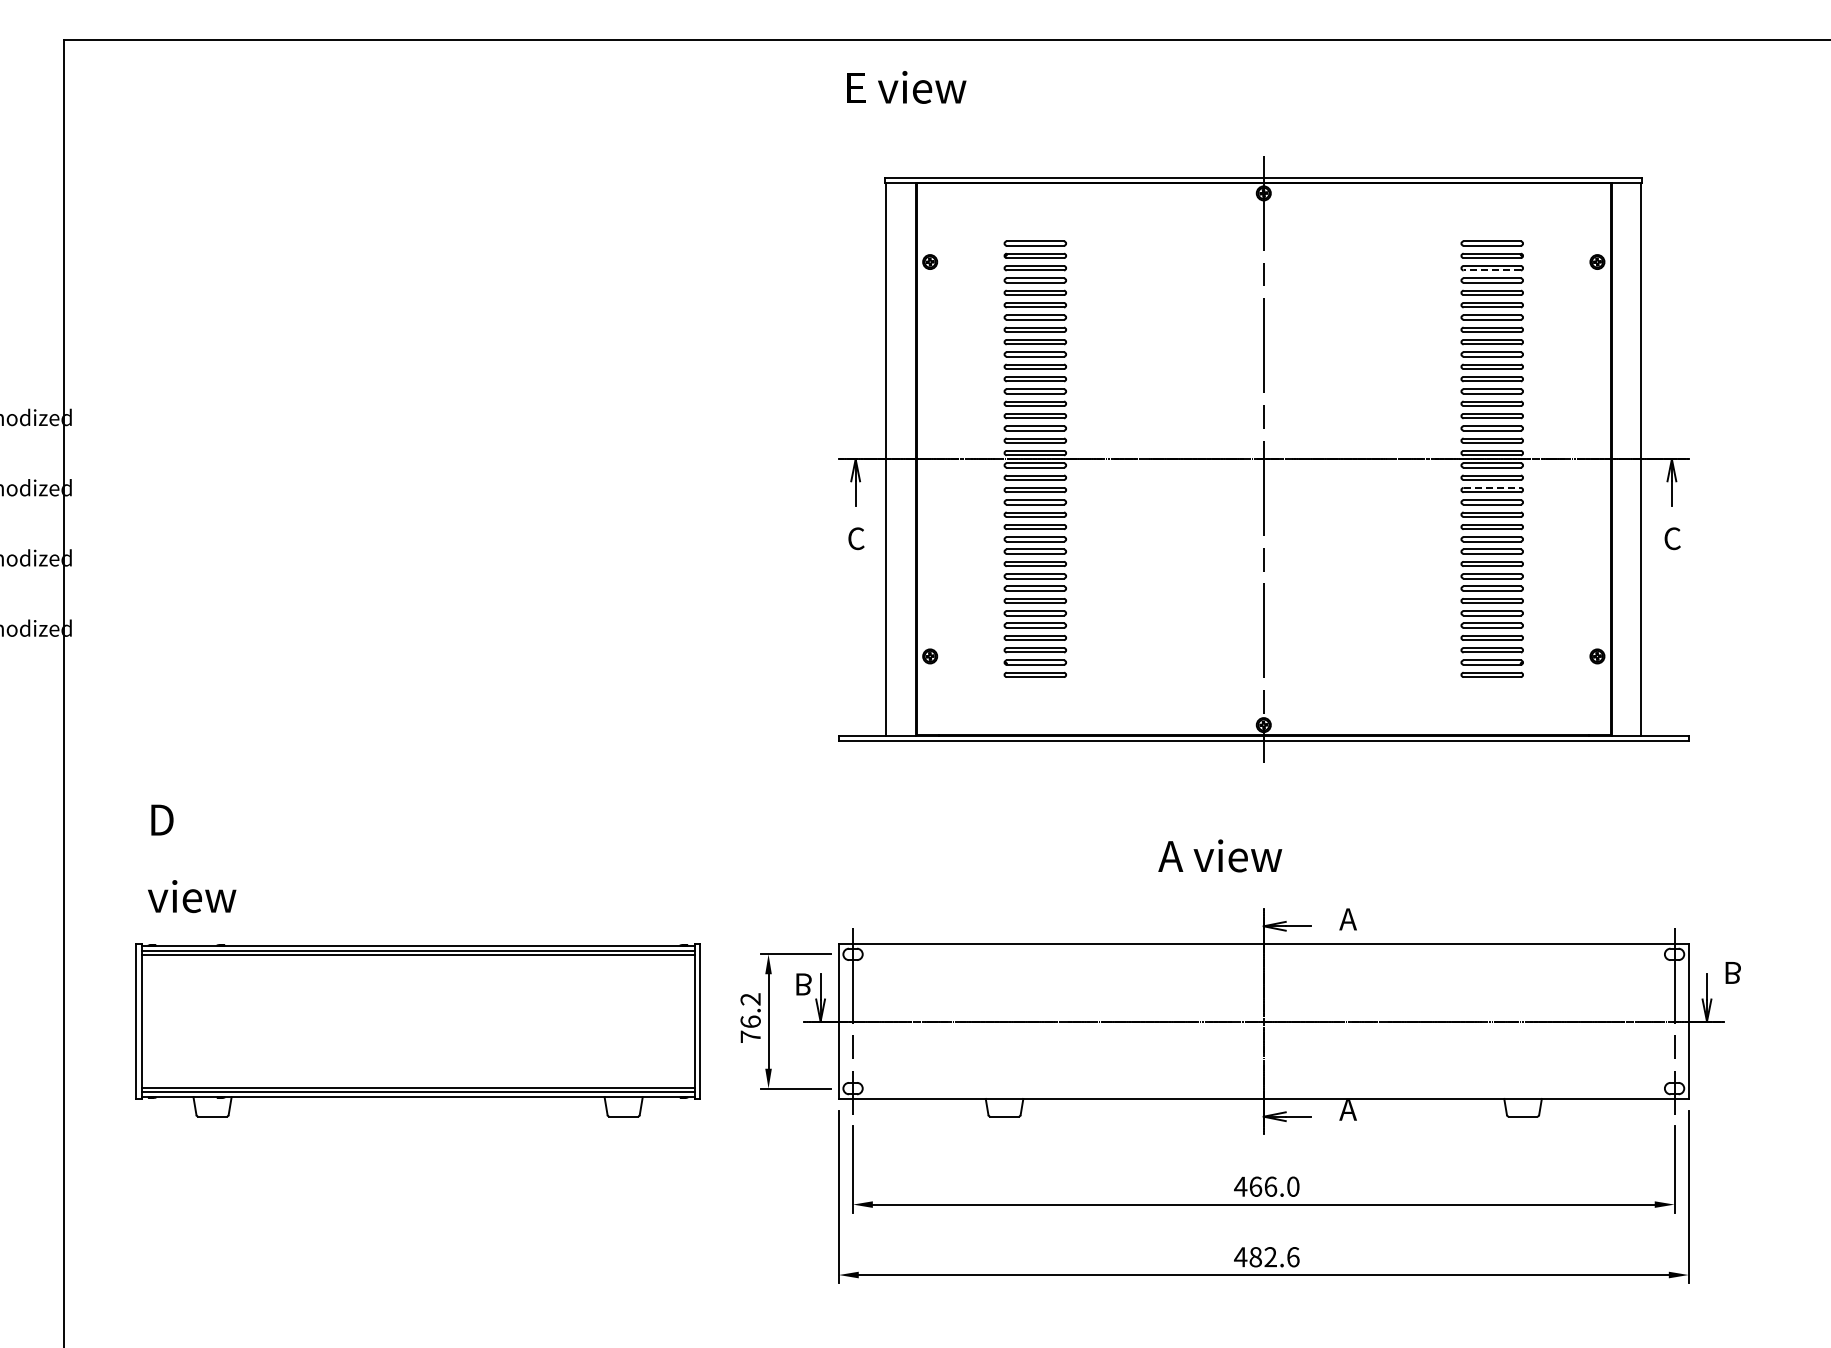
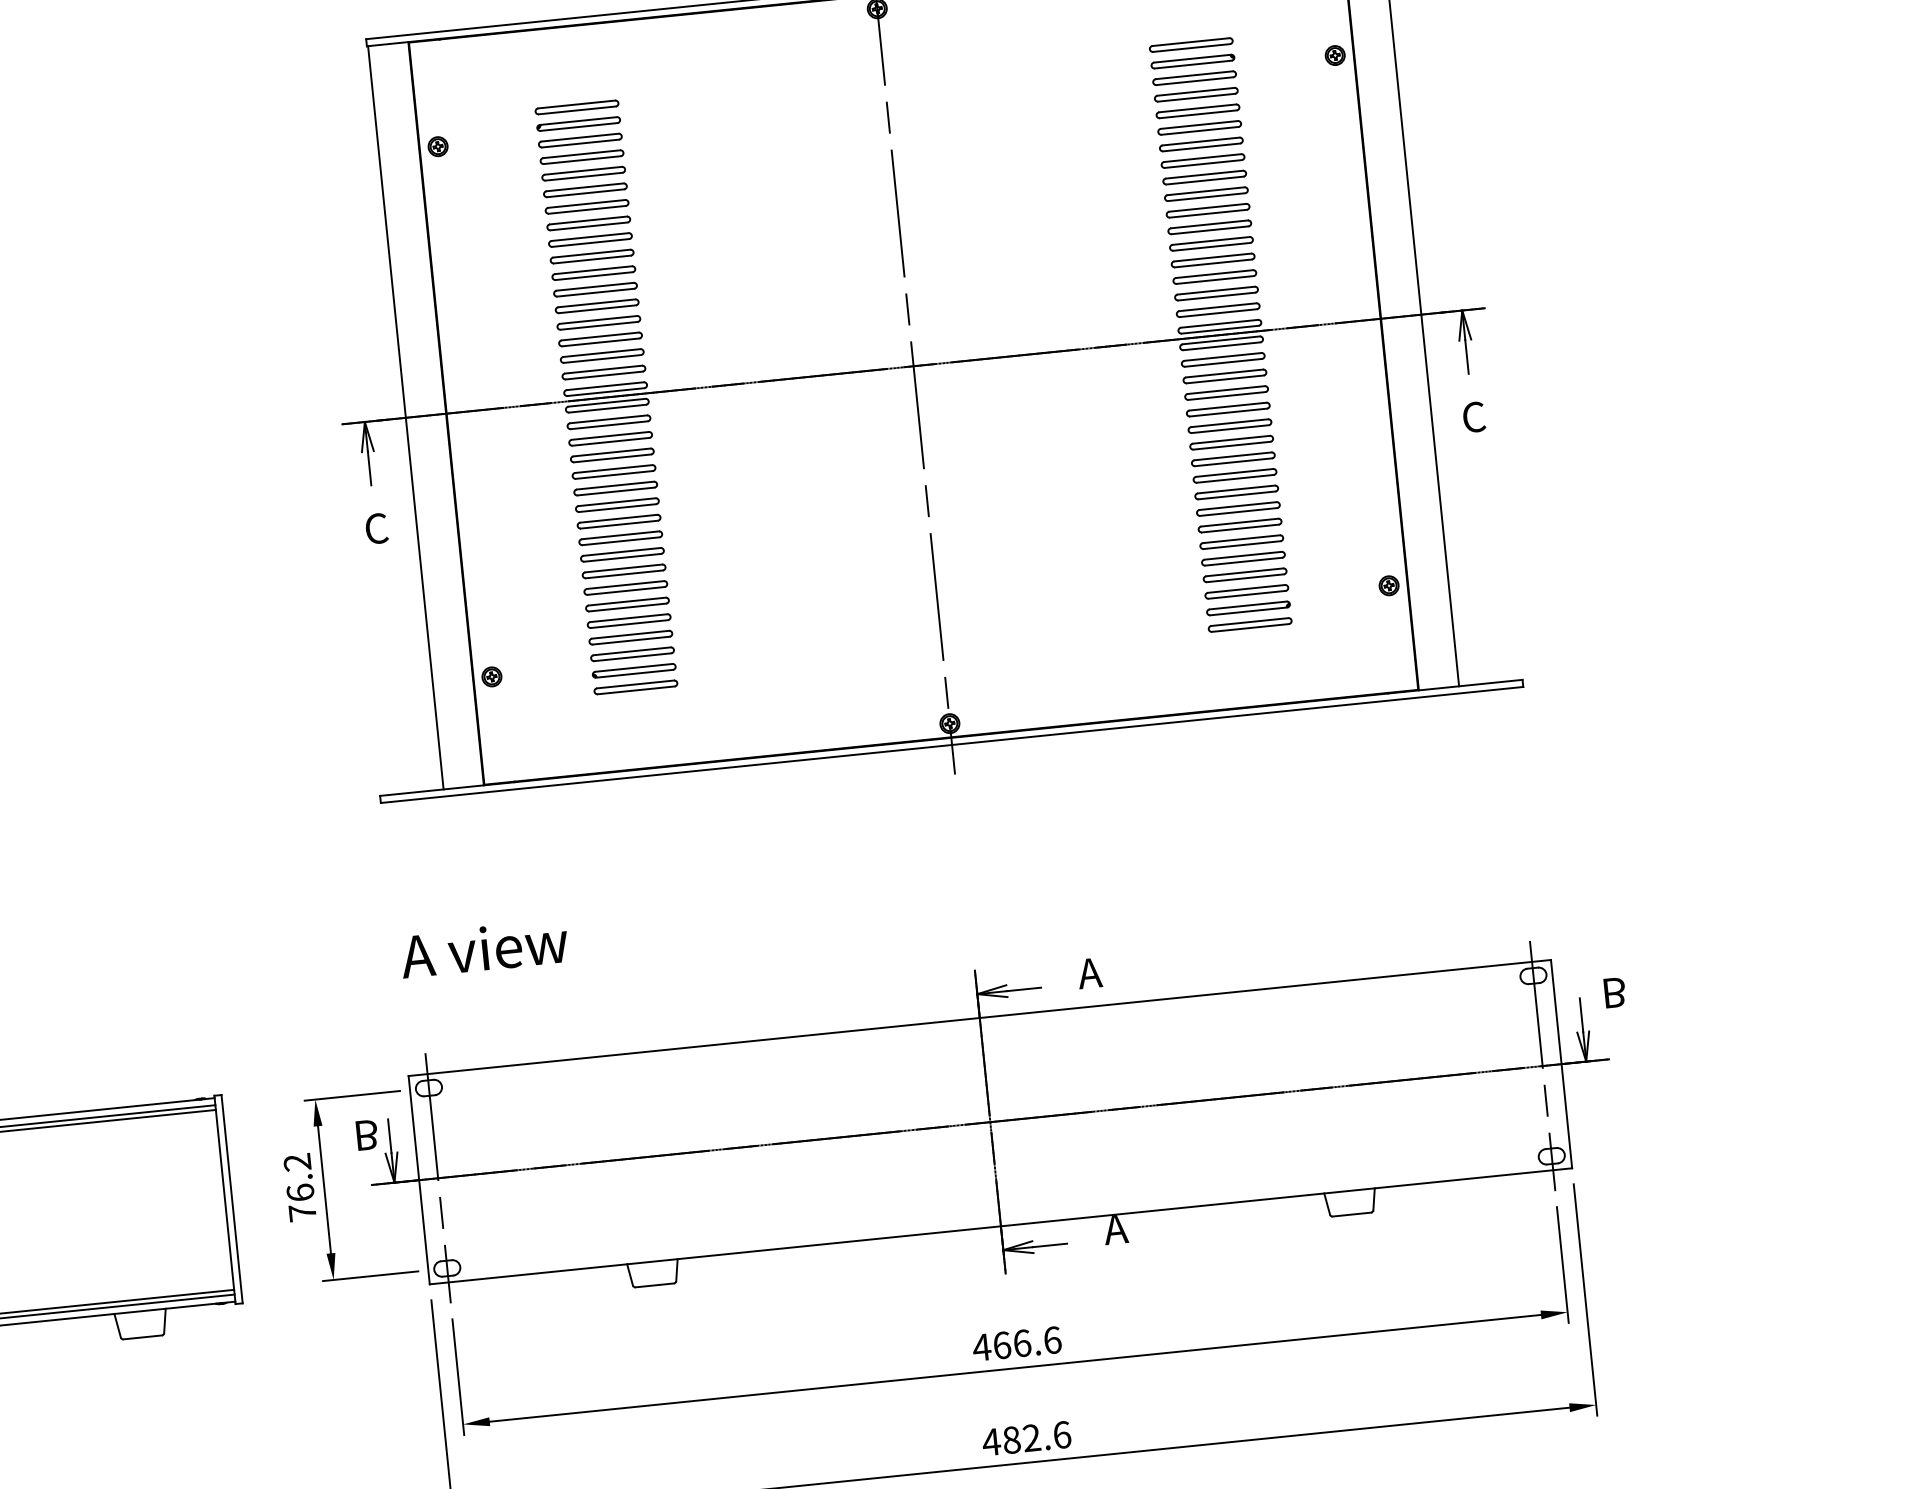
line: (1492, 270) -> (1195, 81), dashed -> solid
line: (1492, 487) -> (1224, 372), dashed -> solid
text: (1220, 855) -> (484, 948), moved
text: (1293, 1186) -> (1052, 1339), 466.0 -> 466.6

